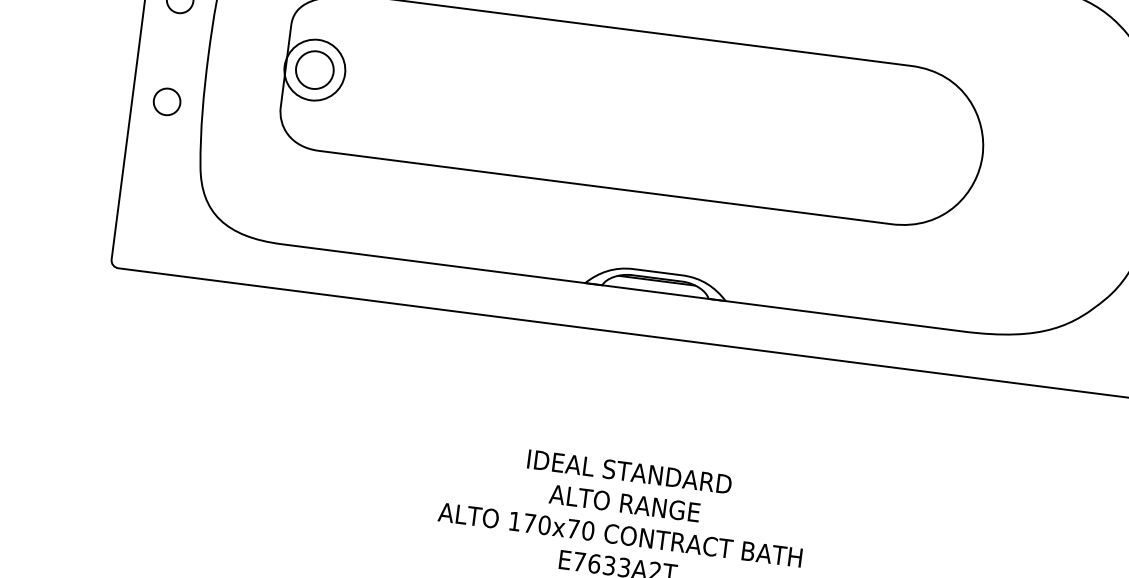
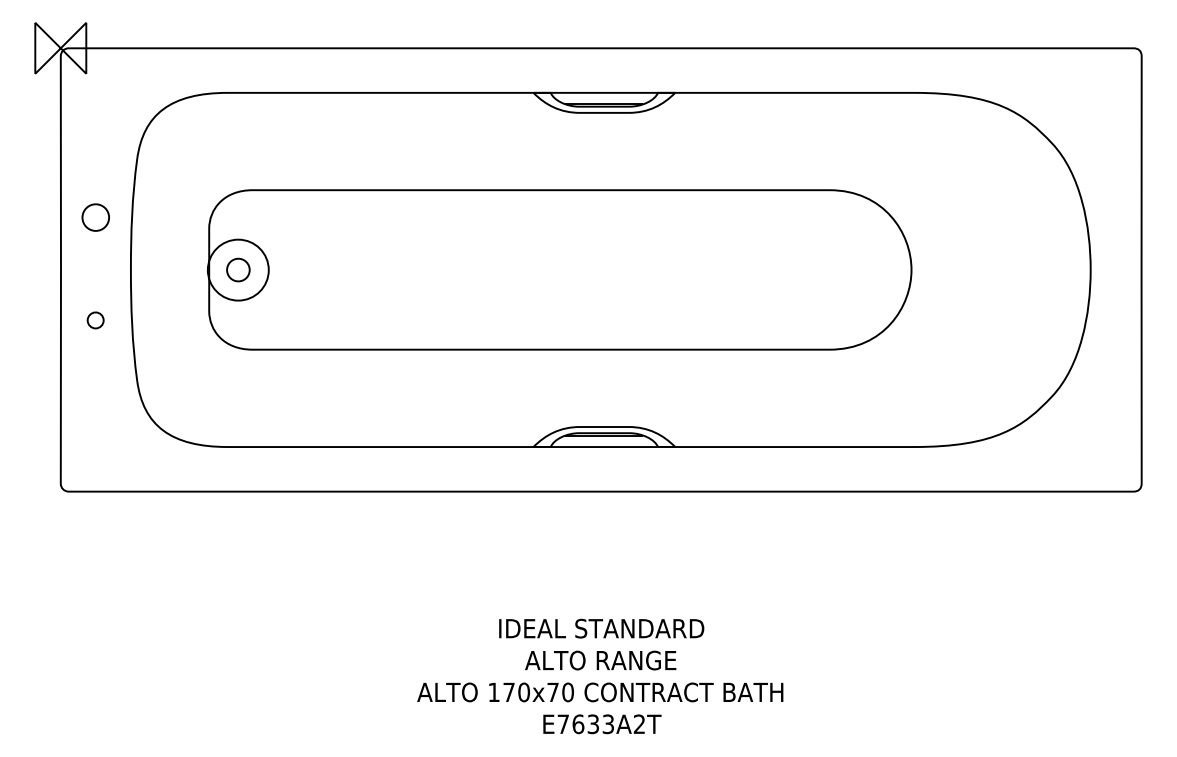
part: (315, 69) -> (238, 269), size x0.6
part: (166, 101) -> (95, 320), size x0.6

